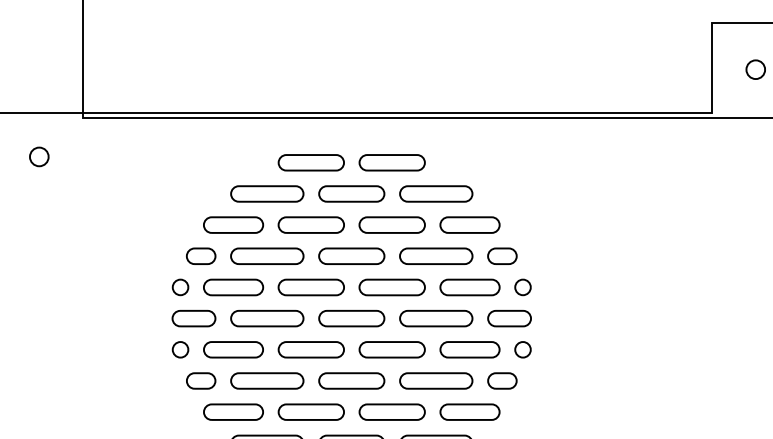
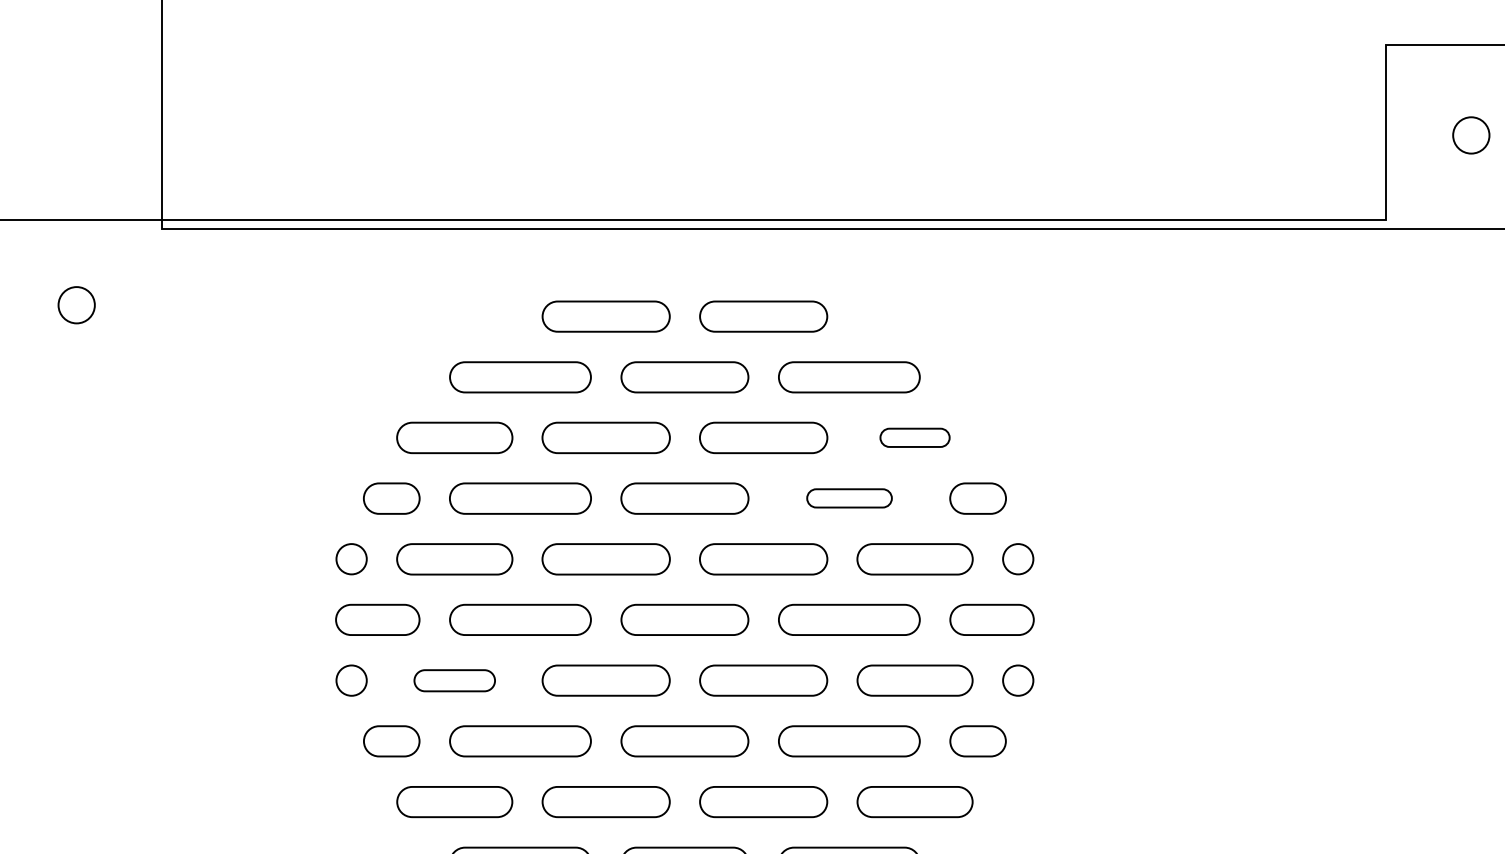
part: (469, 224) -> (914, 436), size x0.6
part: (436, 255) -> (849, 497), size x0.6
part: (233, 349) -> (454, 680), size x0.7

